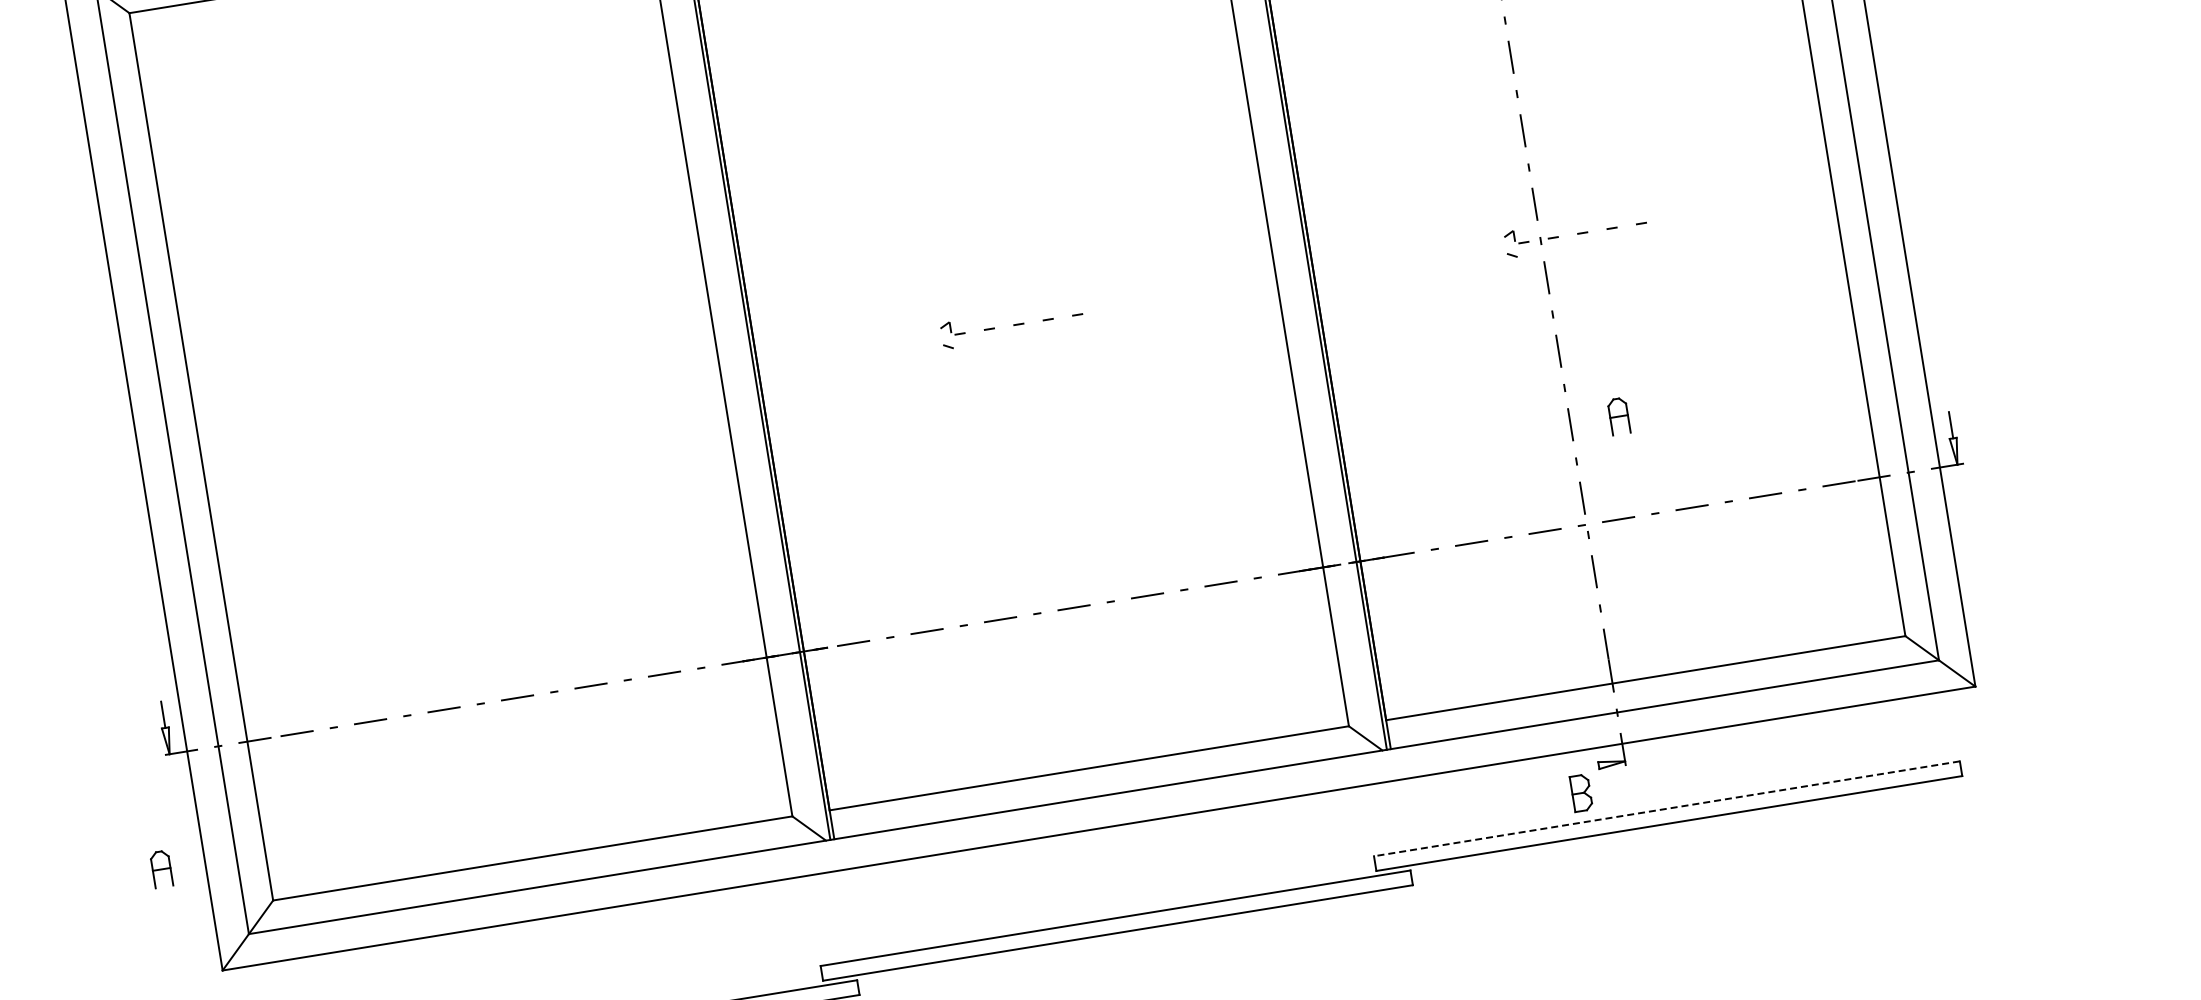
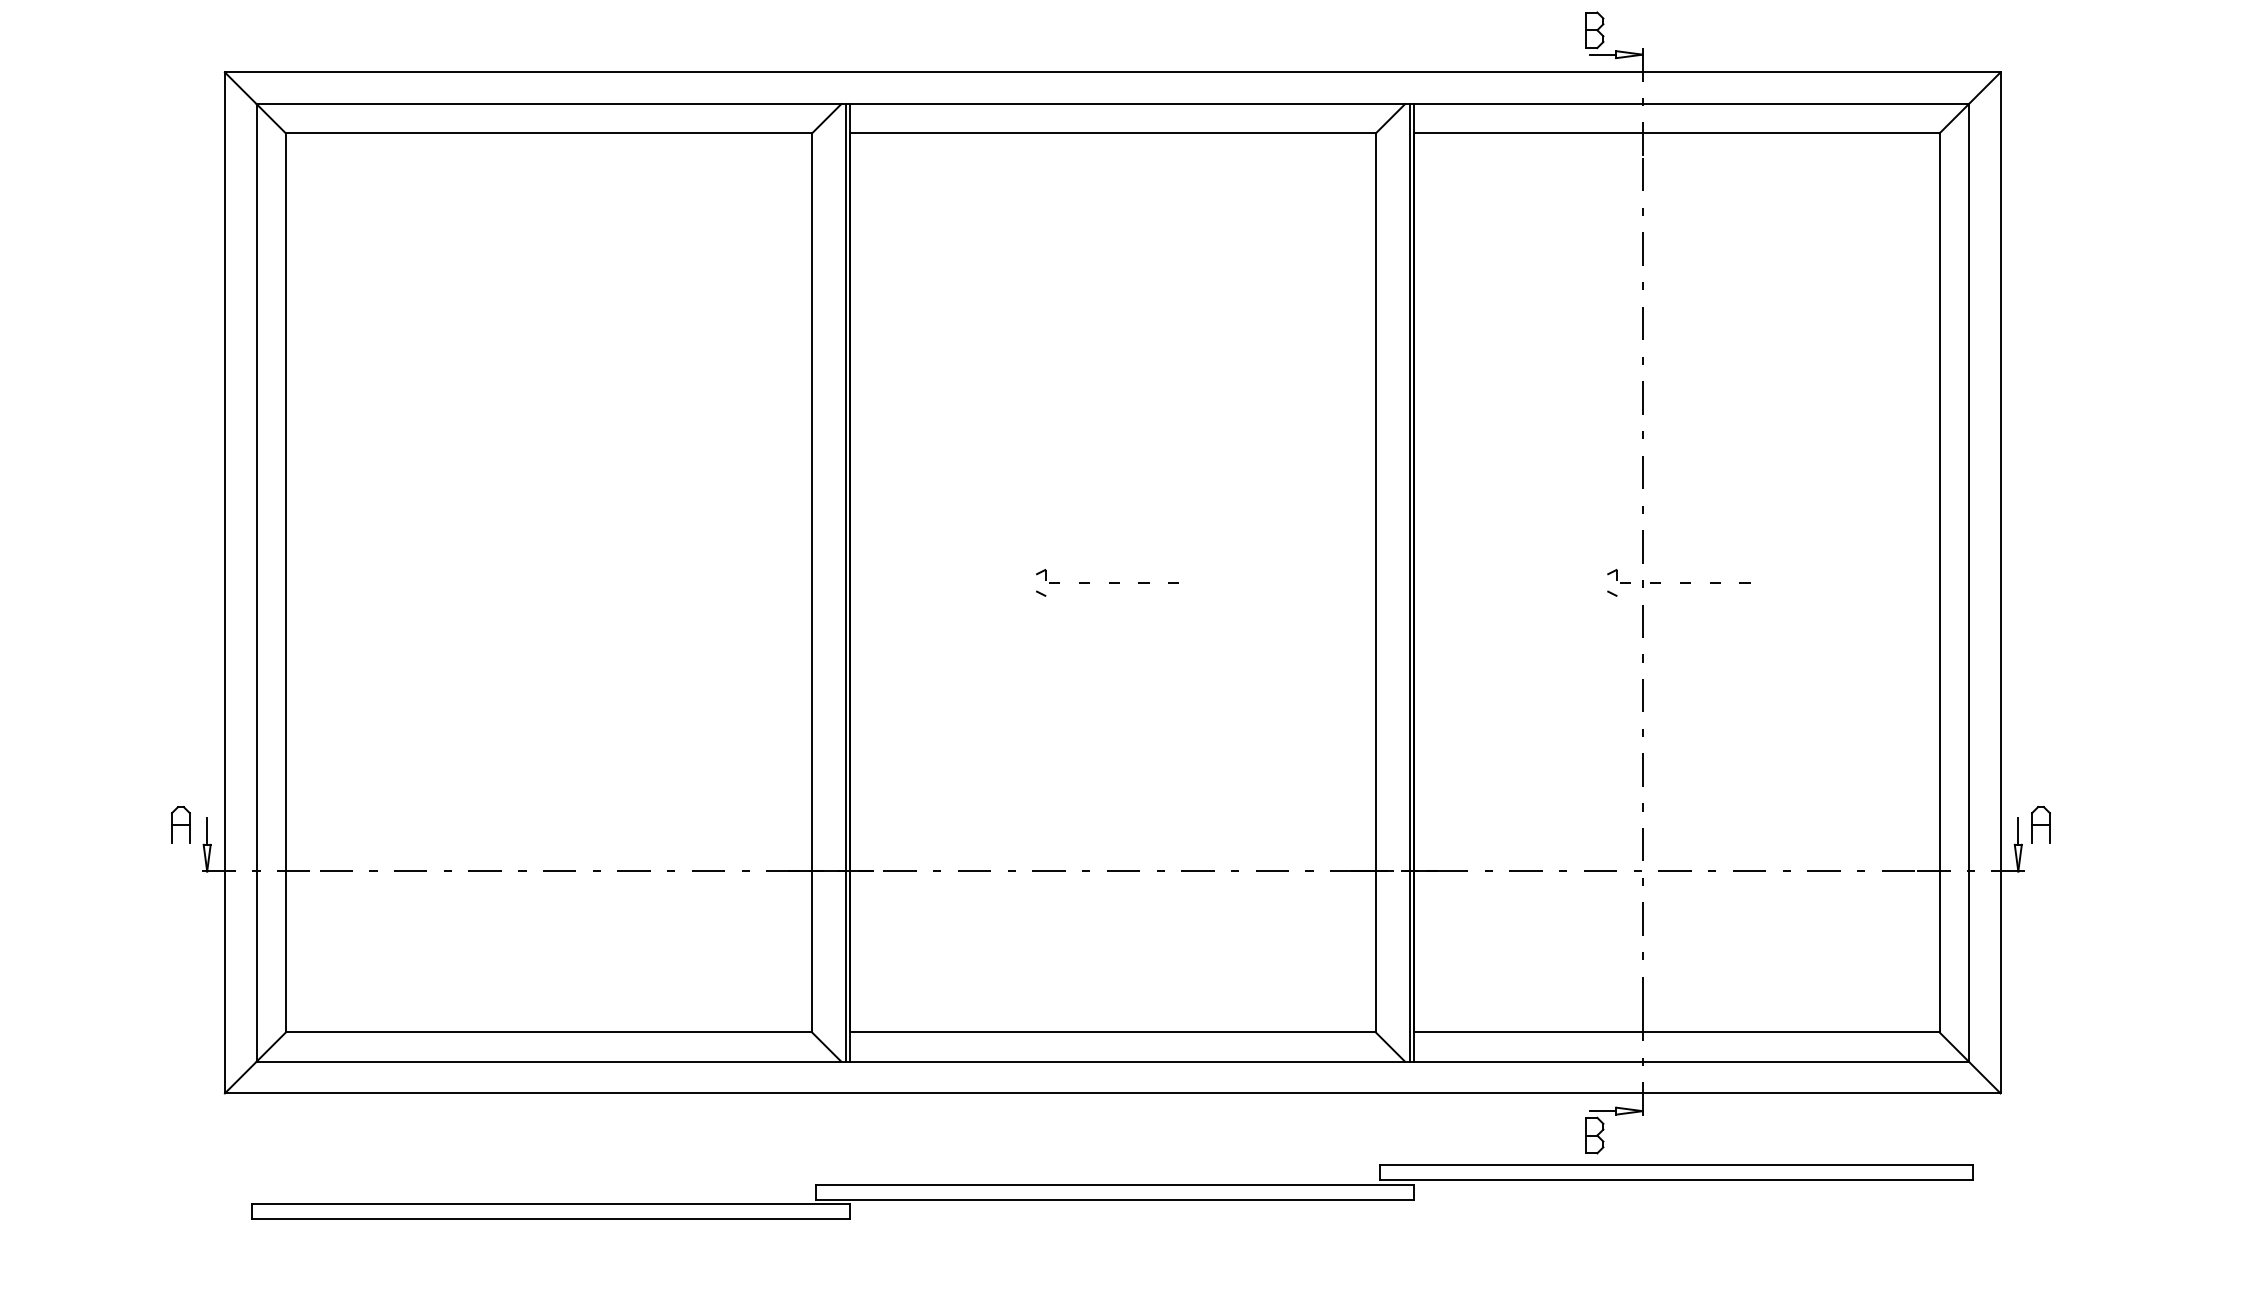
part: (1618, 416) -> (2040, 824), moved
line: (1585, 768) -> (1602, 1111), added
line: (1666, 808) -> (1676, 1164), dashed -> solid
part: (161, 869) -> (180, 824), moved

